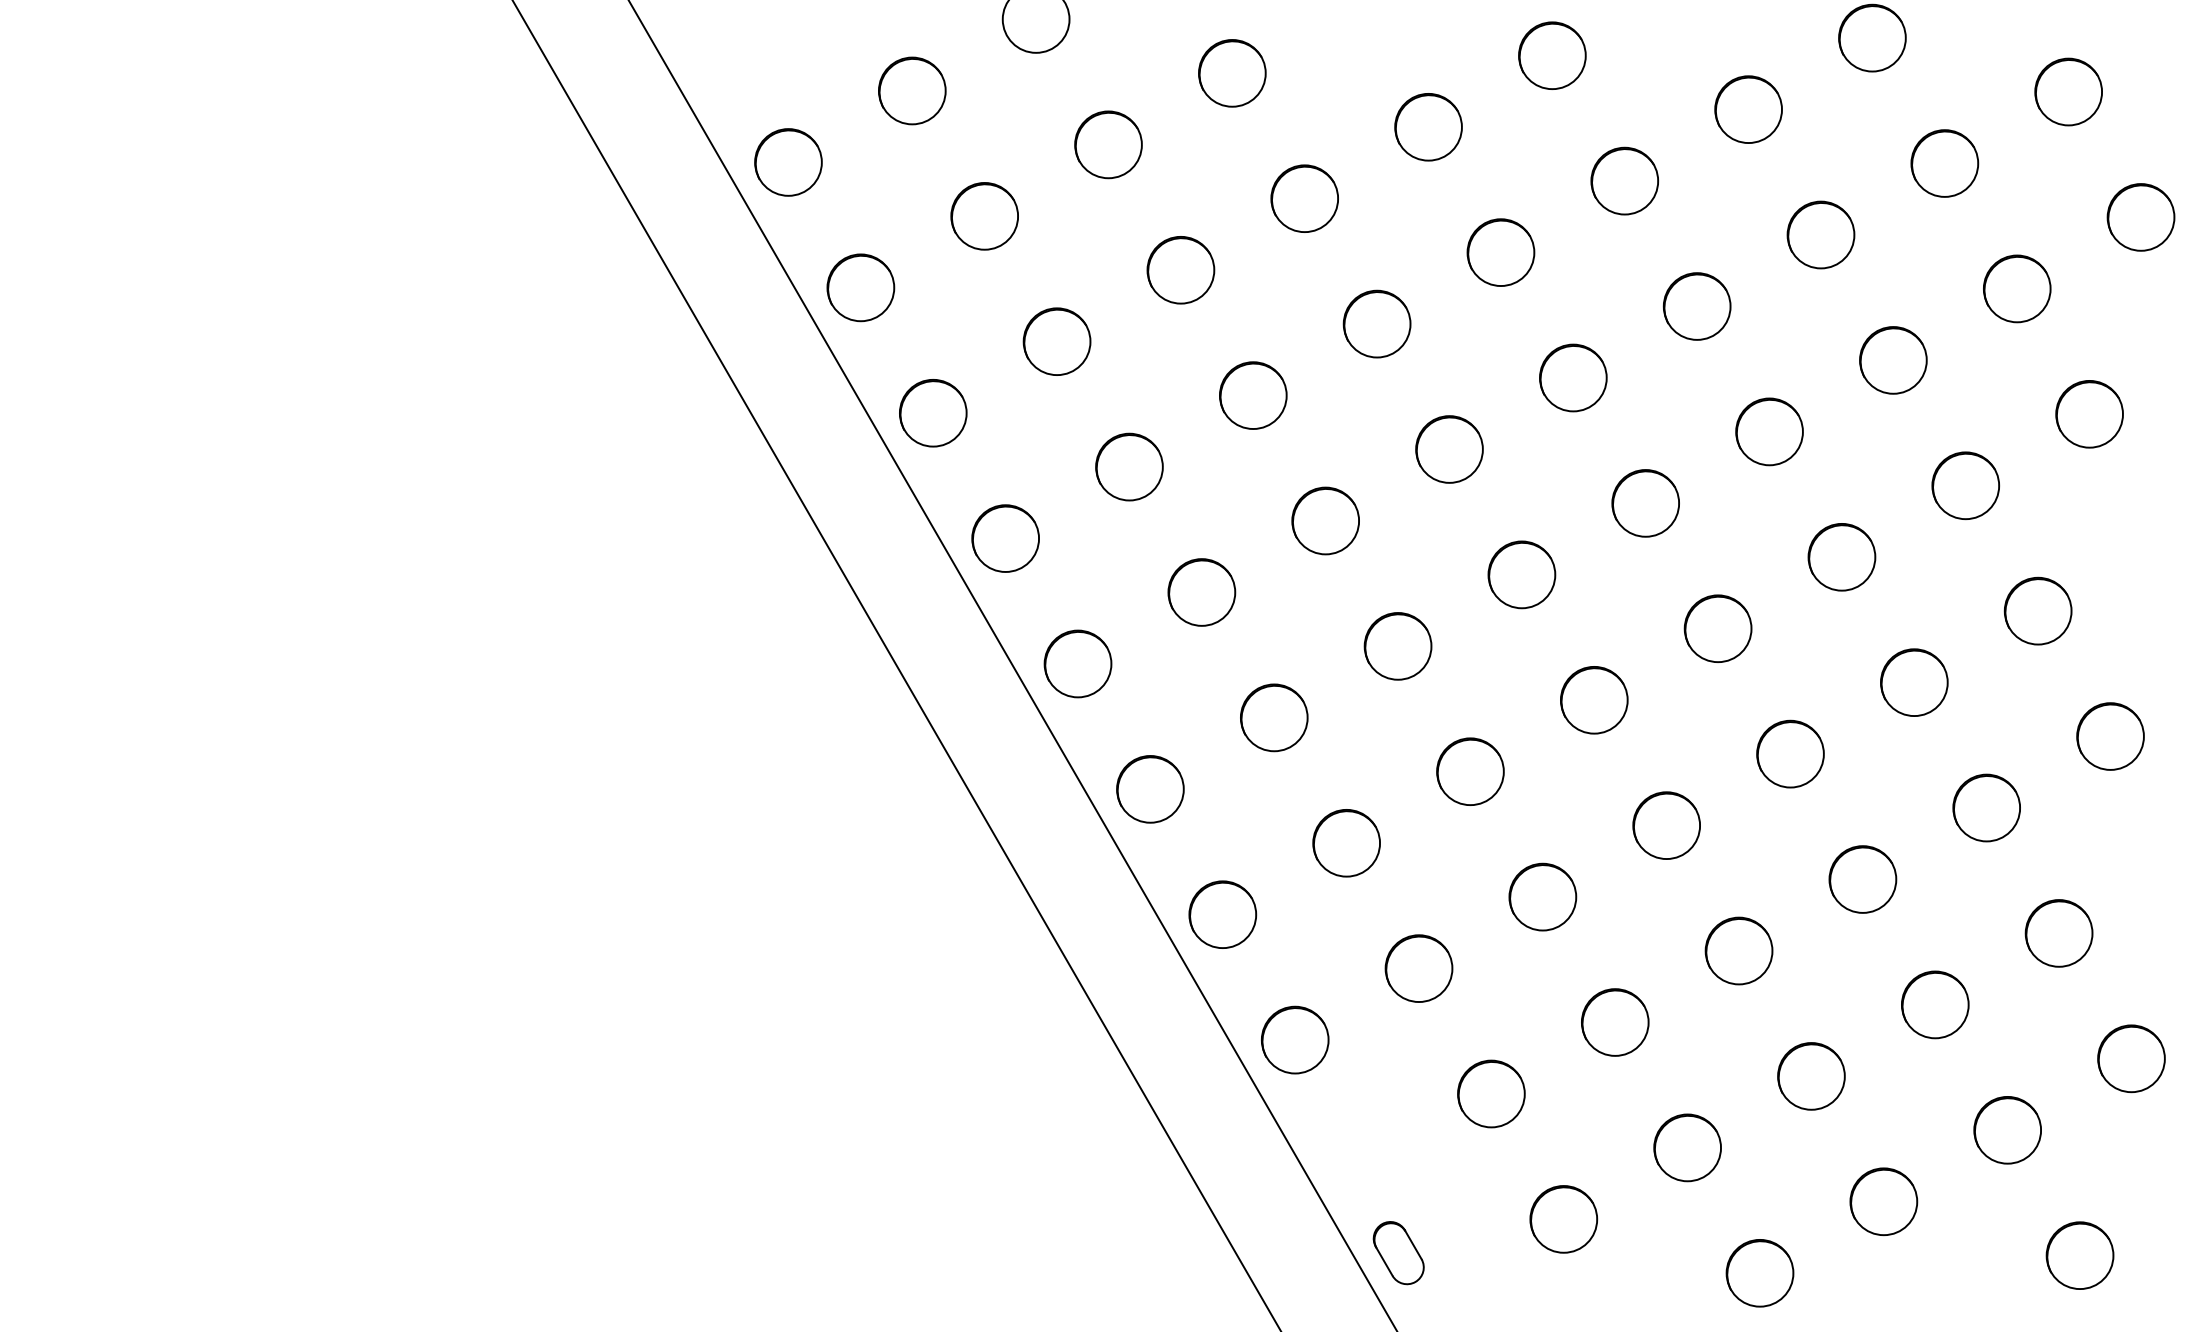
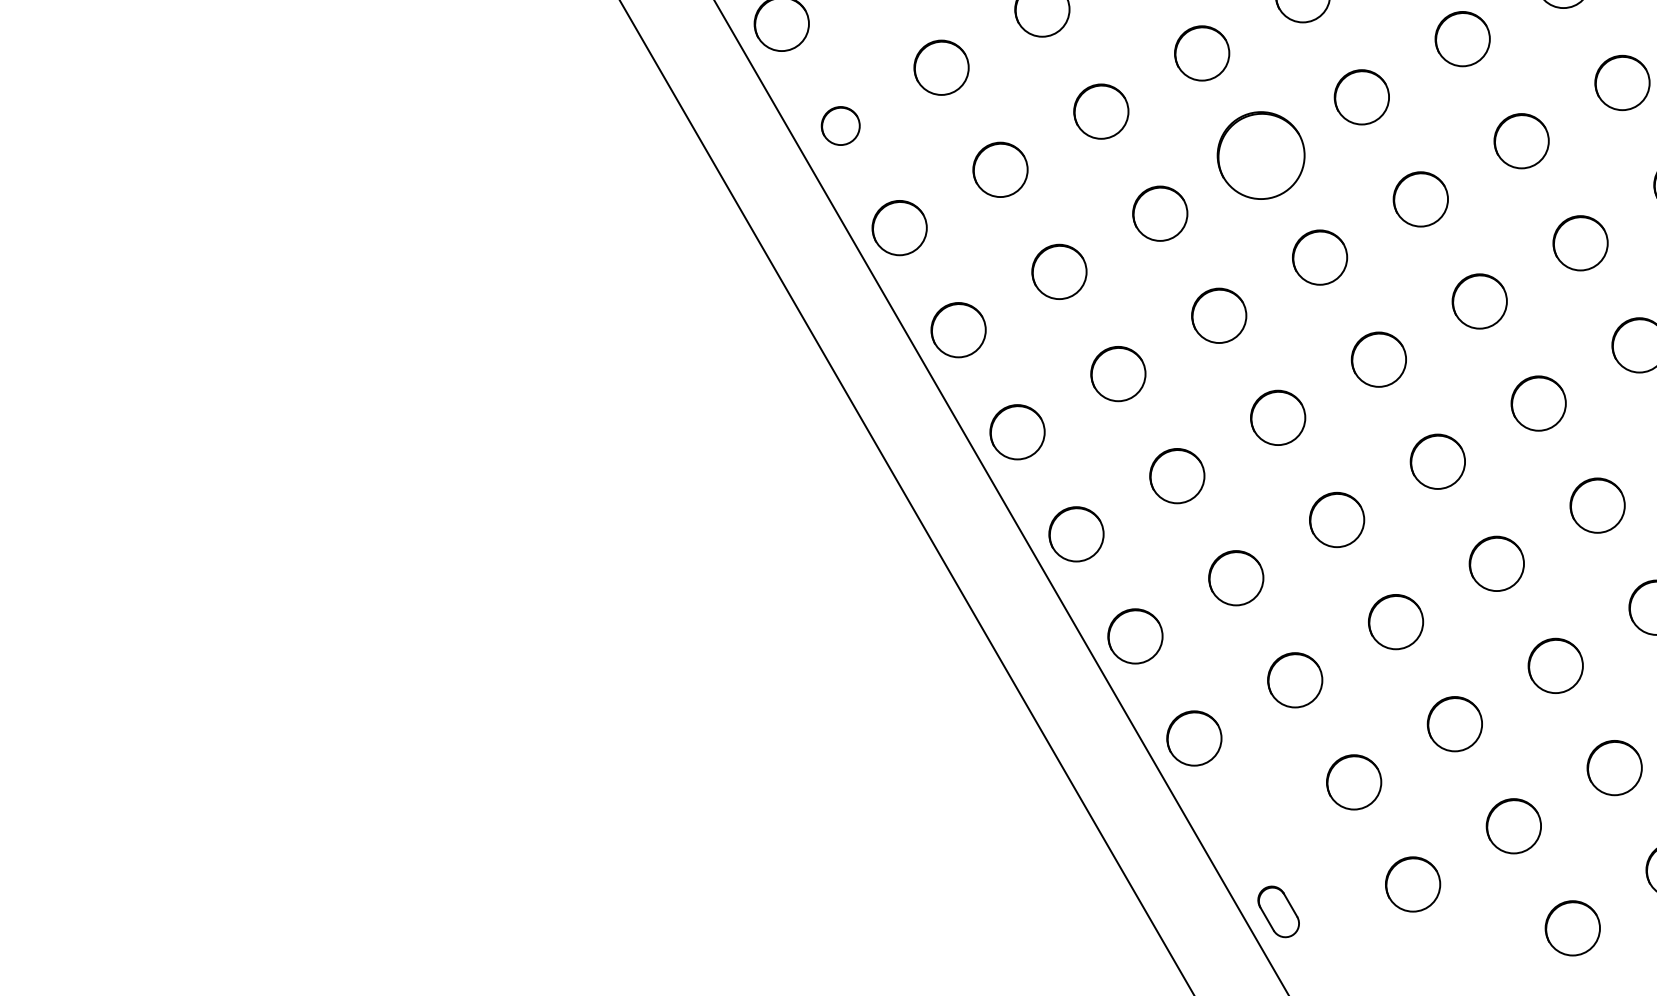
part: (860, 287) -> (840, 125), size x0.7
part: (1376, 323) -> (1260, 155), size x1.6

